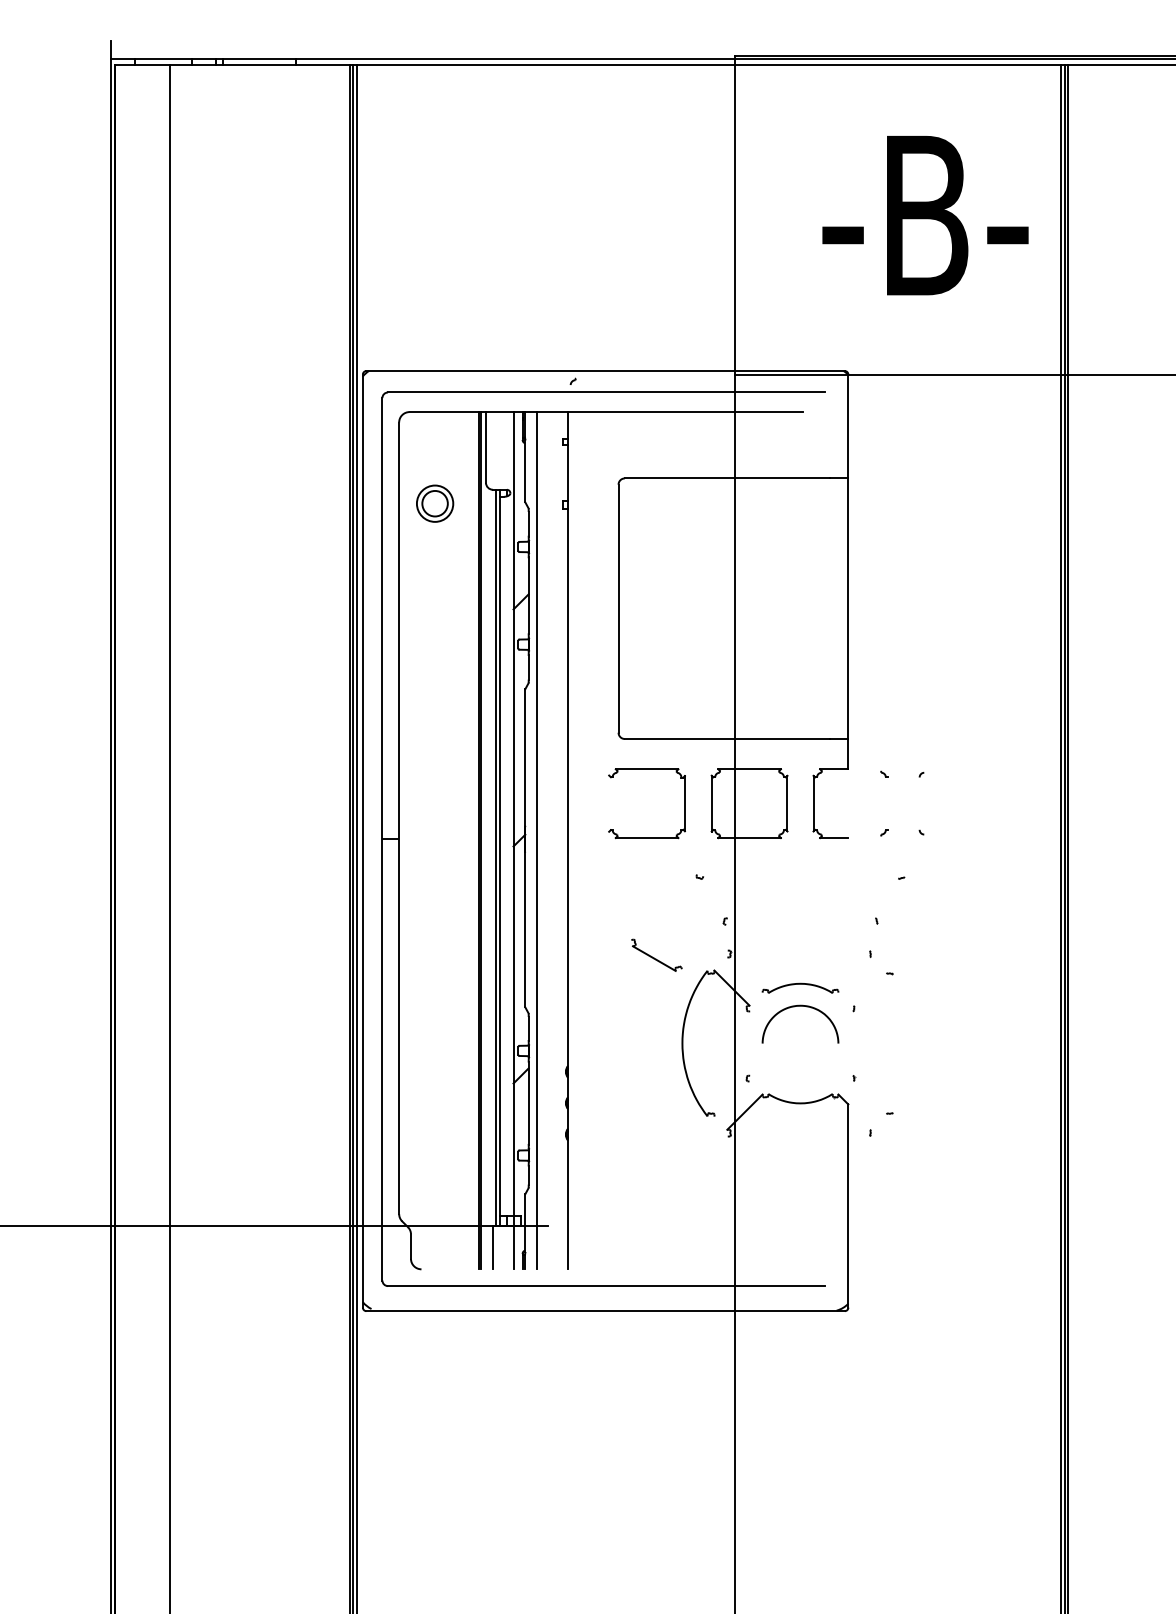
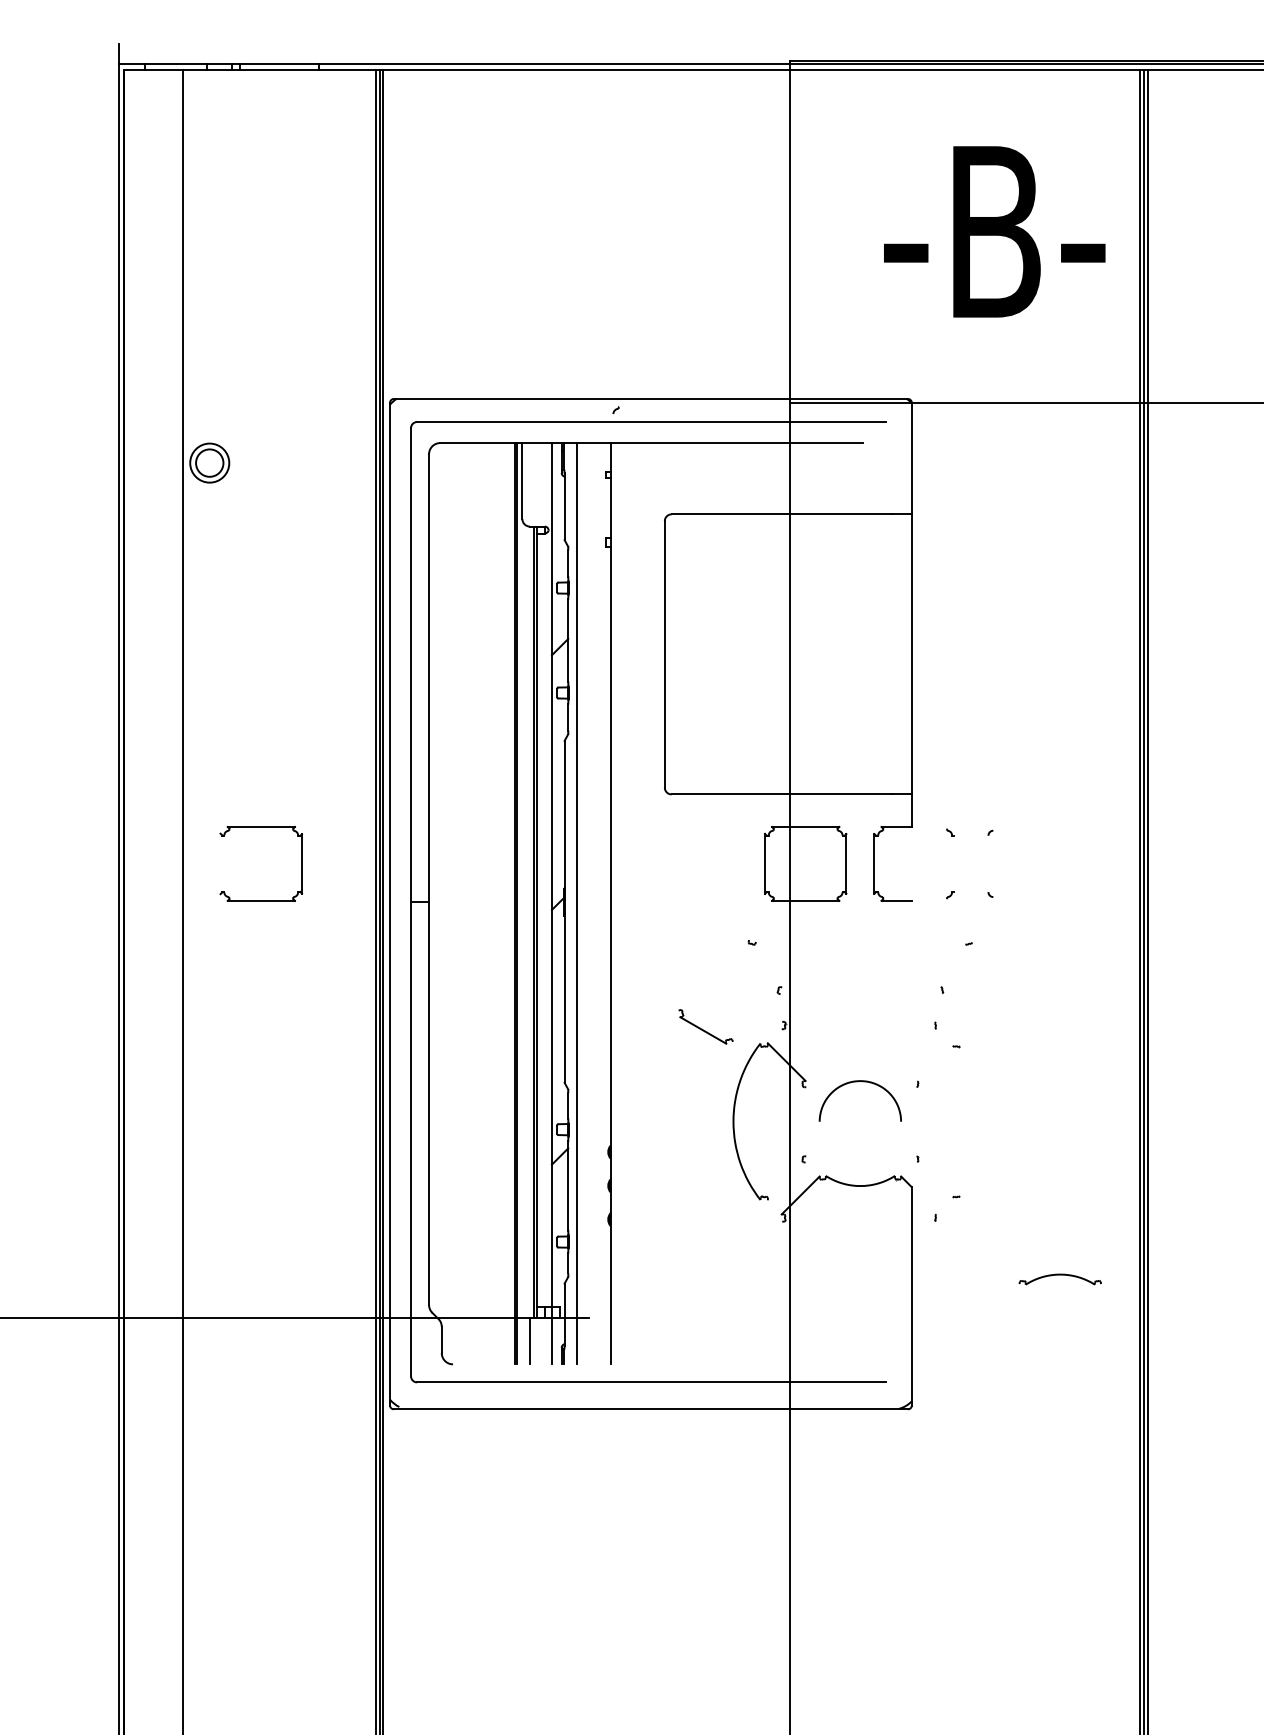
part: (435, 503) -> (210, 462), moved
part: (646, 769) -> (260, 827), moved
part: (800, 987) -> (1060, 1278), moved

